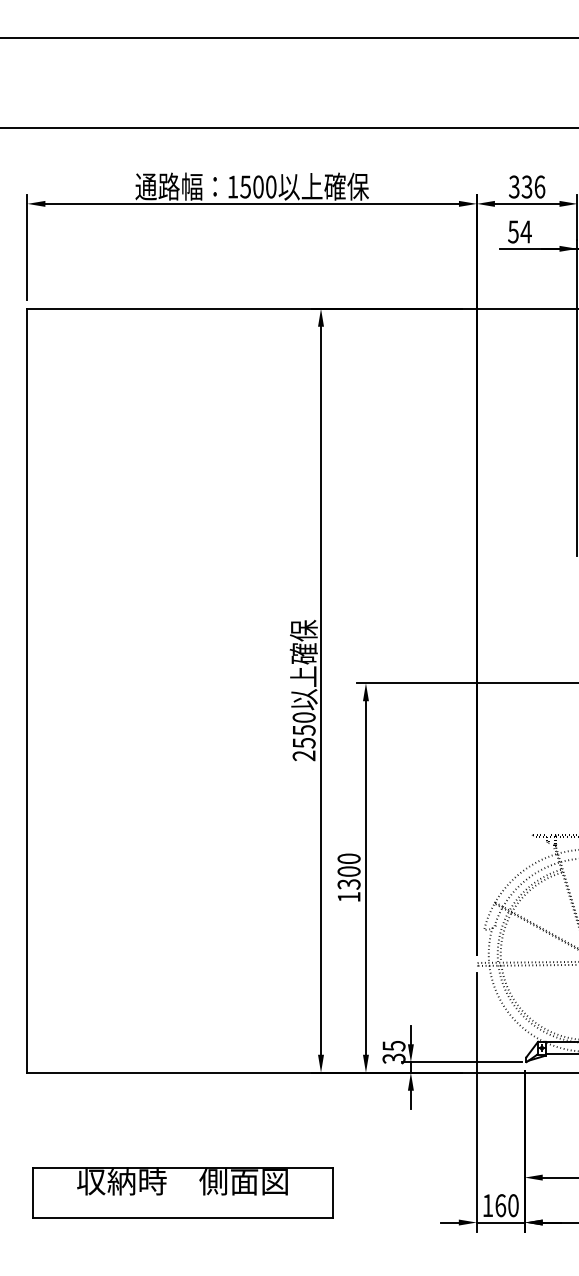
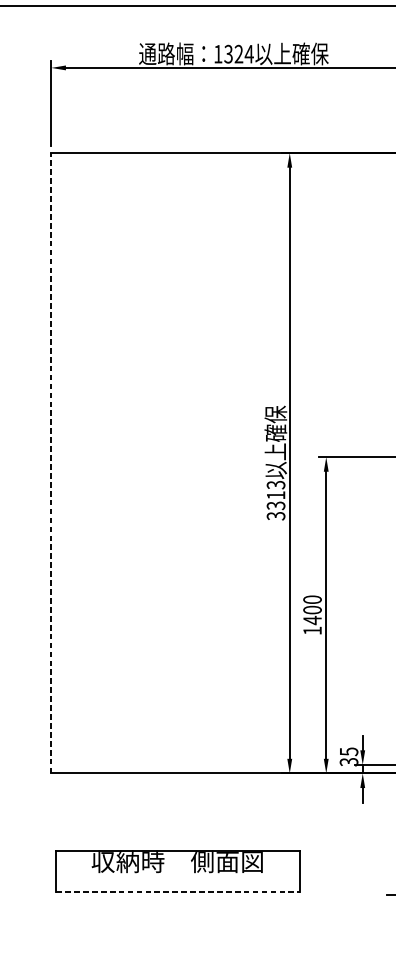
text: (258, 186) -> (238, 53), 1500 -> 1324
line: (27, 690) -> (51, 463), solid -> dashed
text: (303, 736) -> (275, 500), 2550 -> 3313
text: (348, 884) -> (312, 620), 1300 -> 1400
line: (183, 1218) -> (178, 891), solid -> dashed

